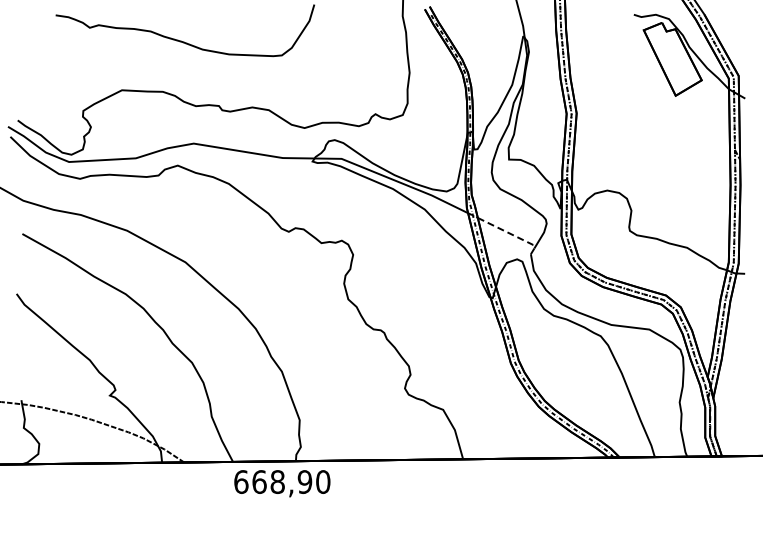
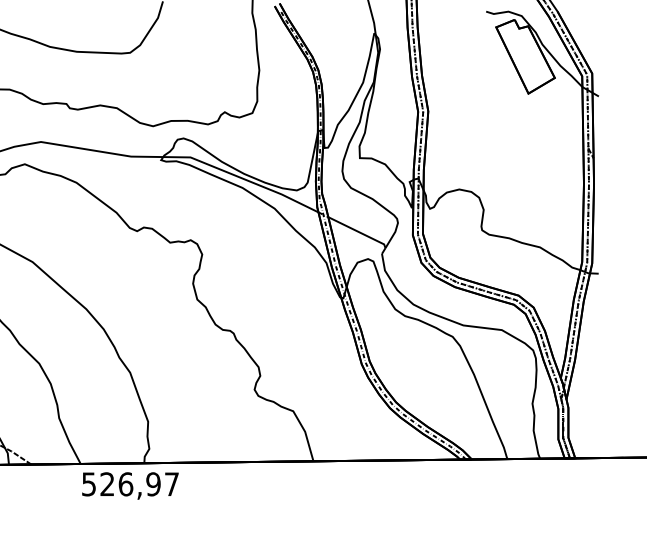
line: (508, 232) -> (359, 231), dashed -> solid
text: (282, 482) -> (130, 484), 668,90 -> 526,97

